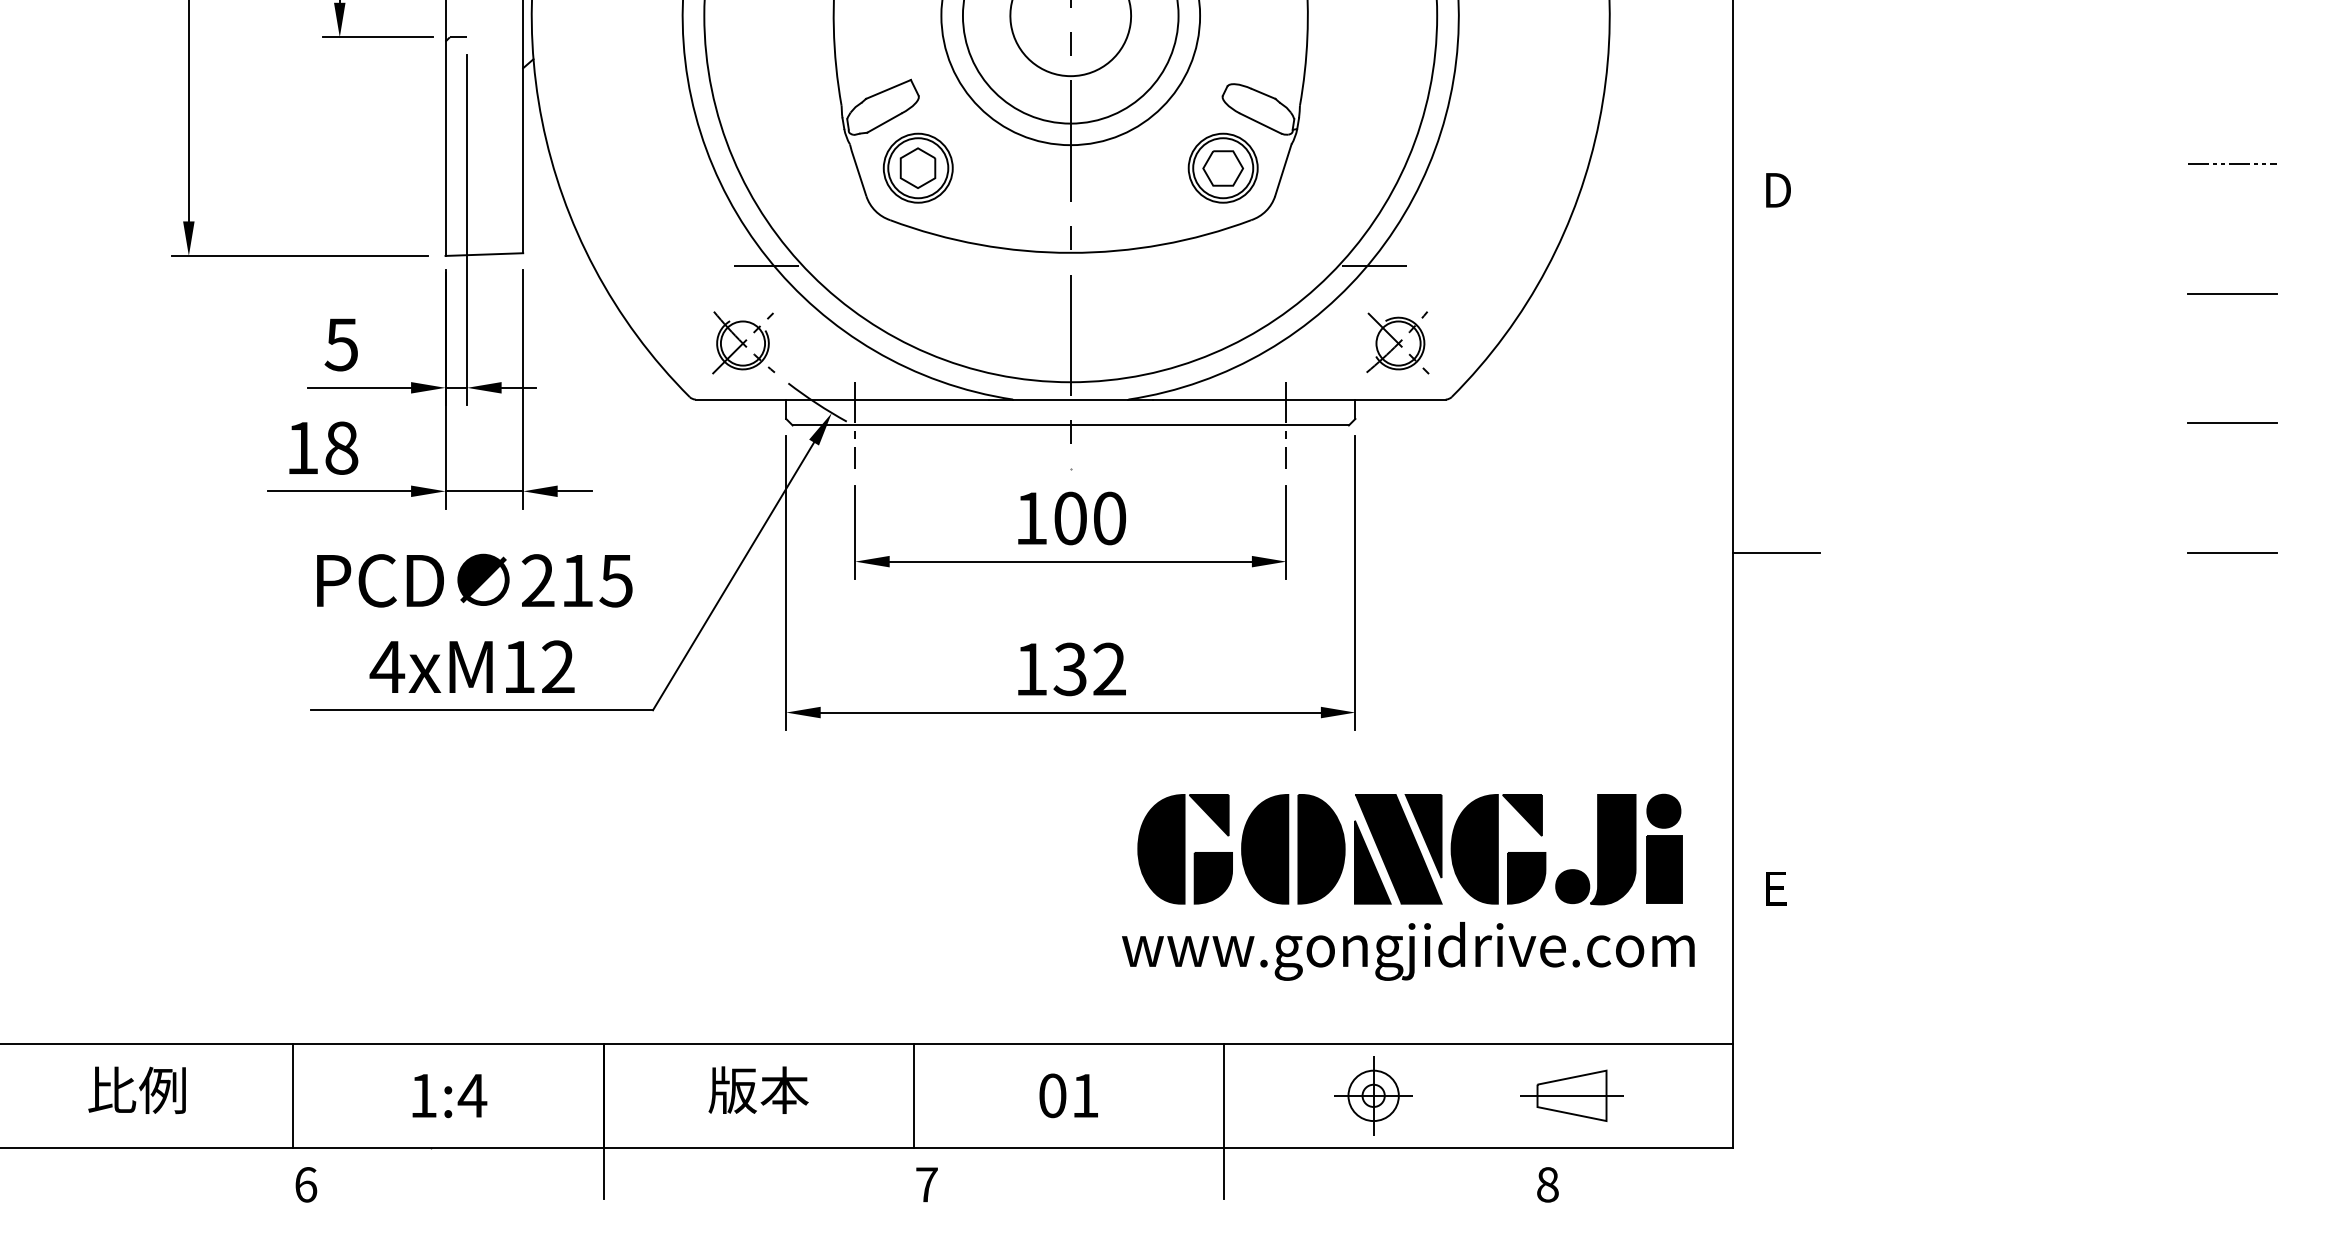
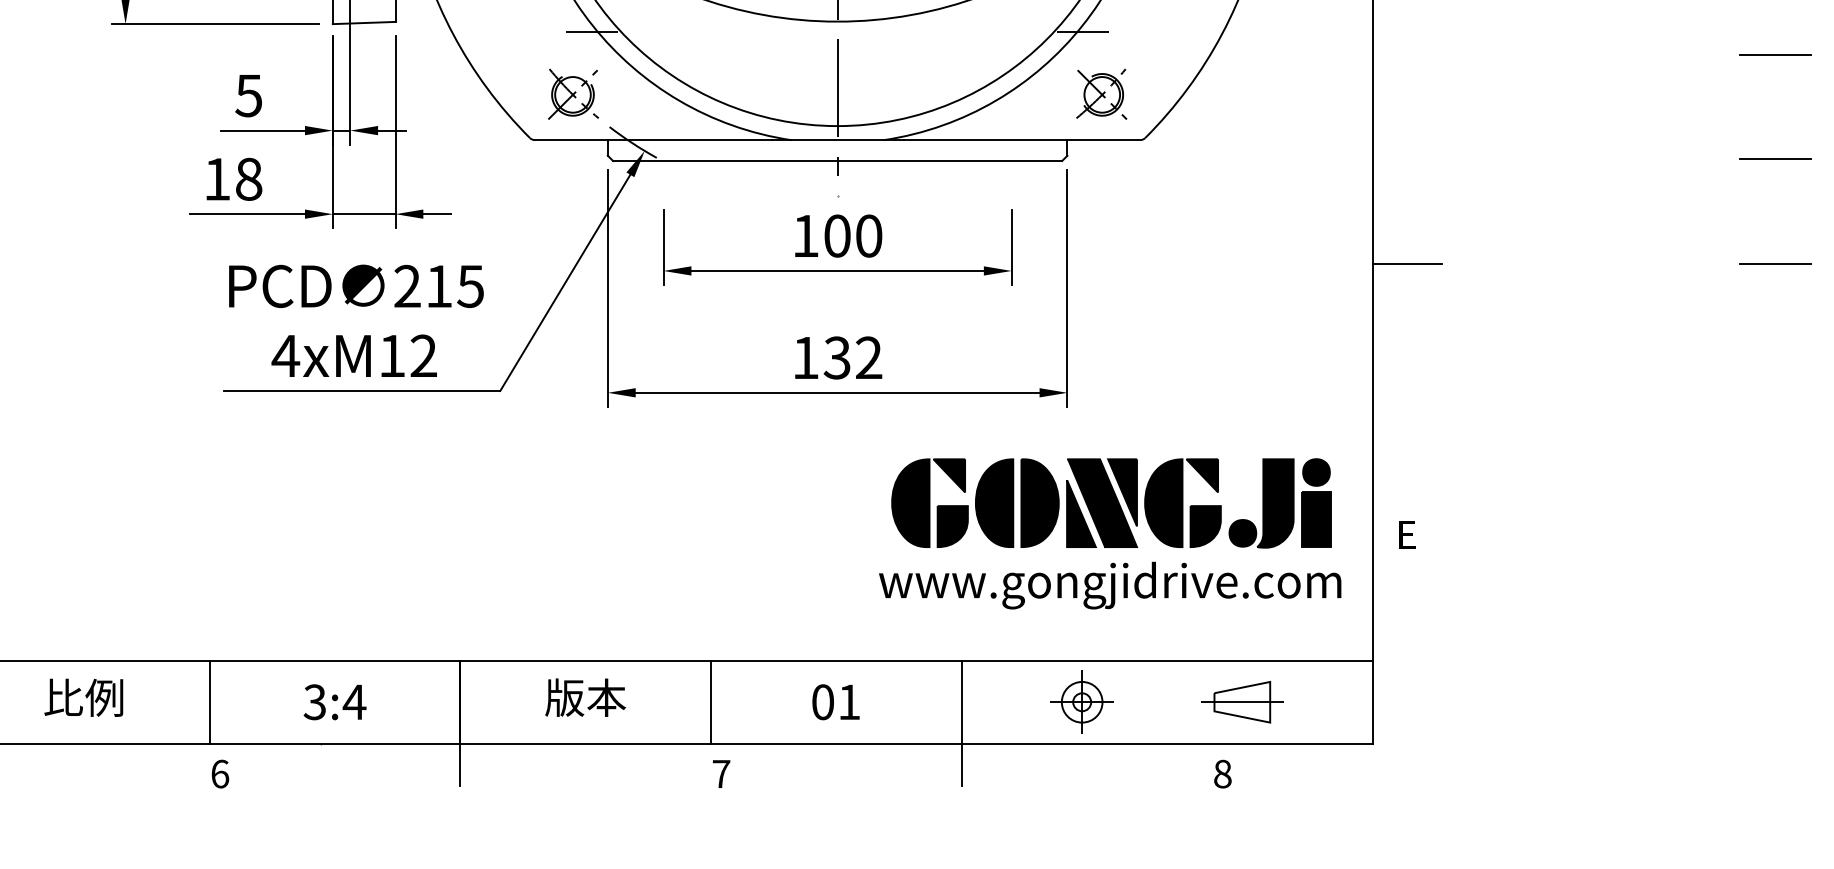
line: (855, 425) -> (663, 161), removed
line: (1286, 425) -> (1011, 161), removed
text: (422, 1095) -> (314, 701), 1:4 -> 3:4

